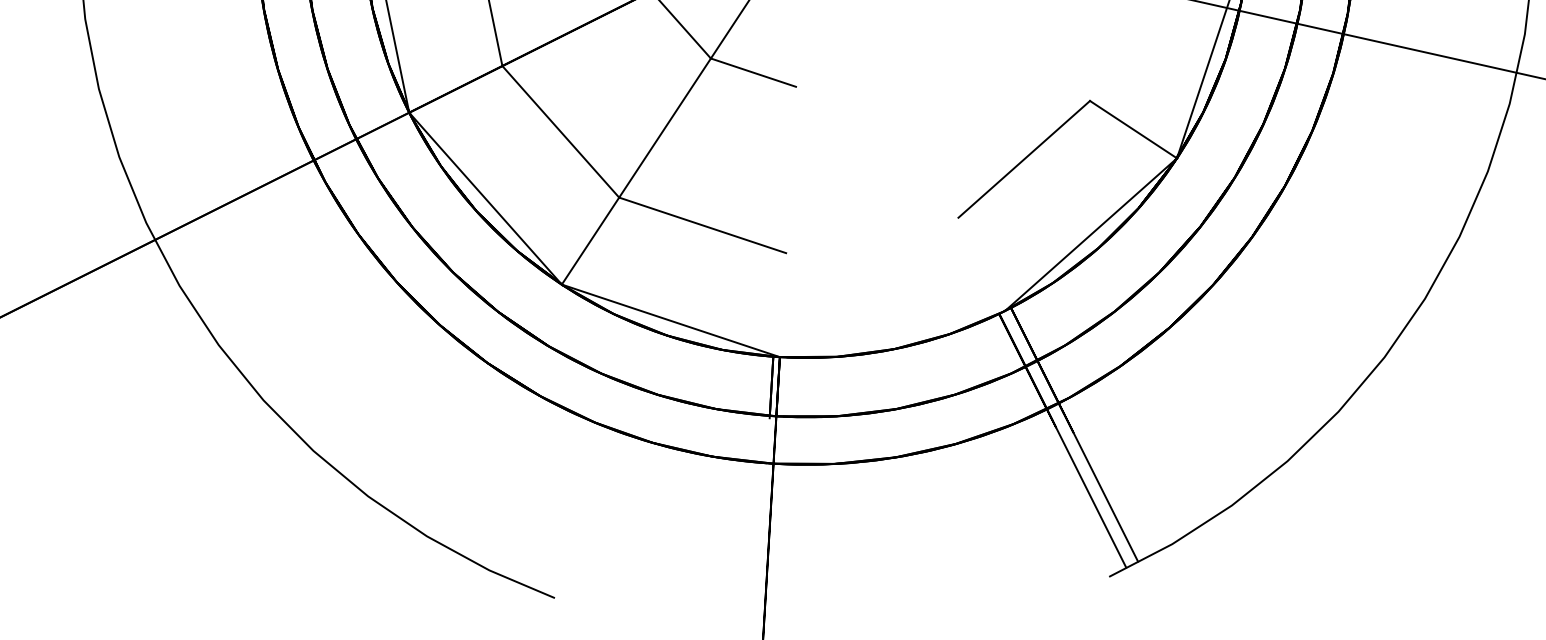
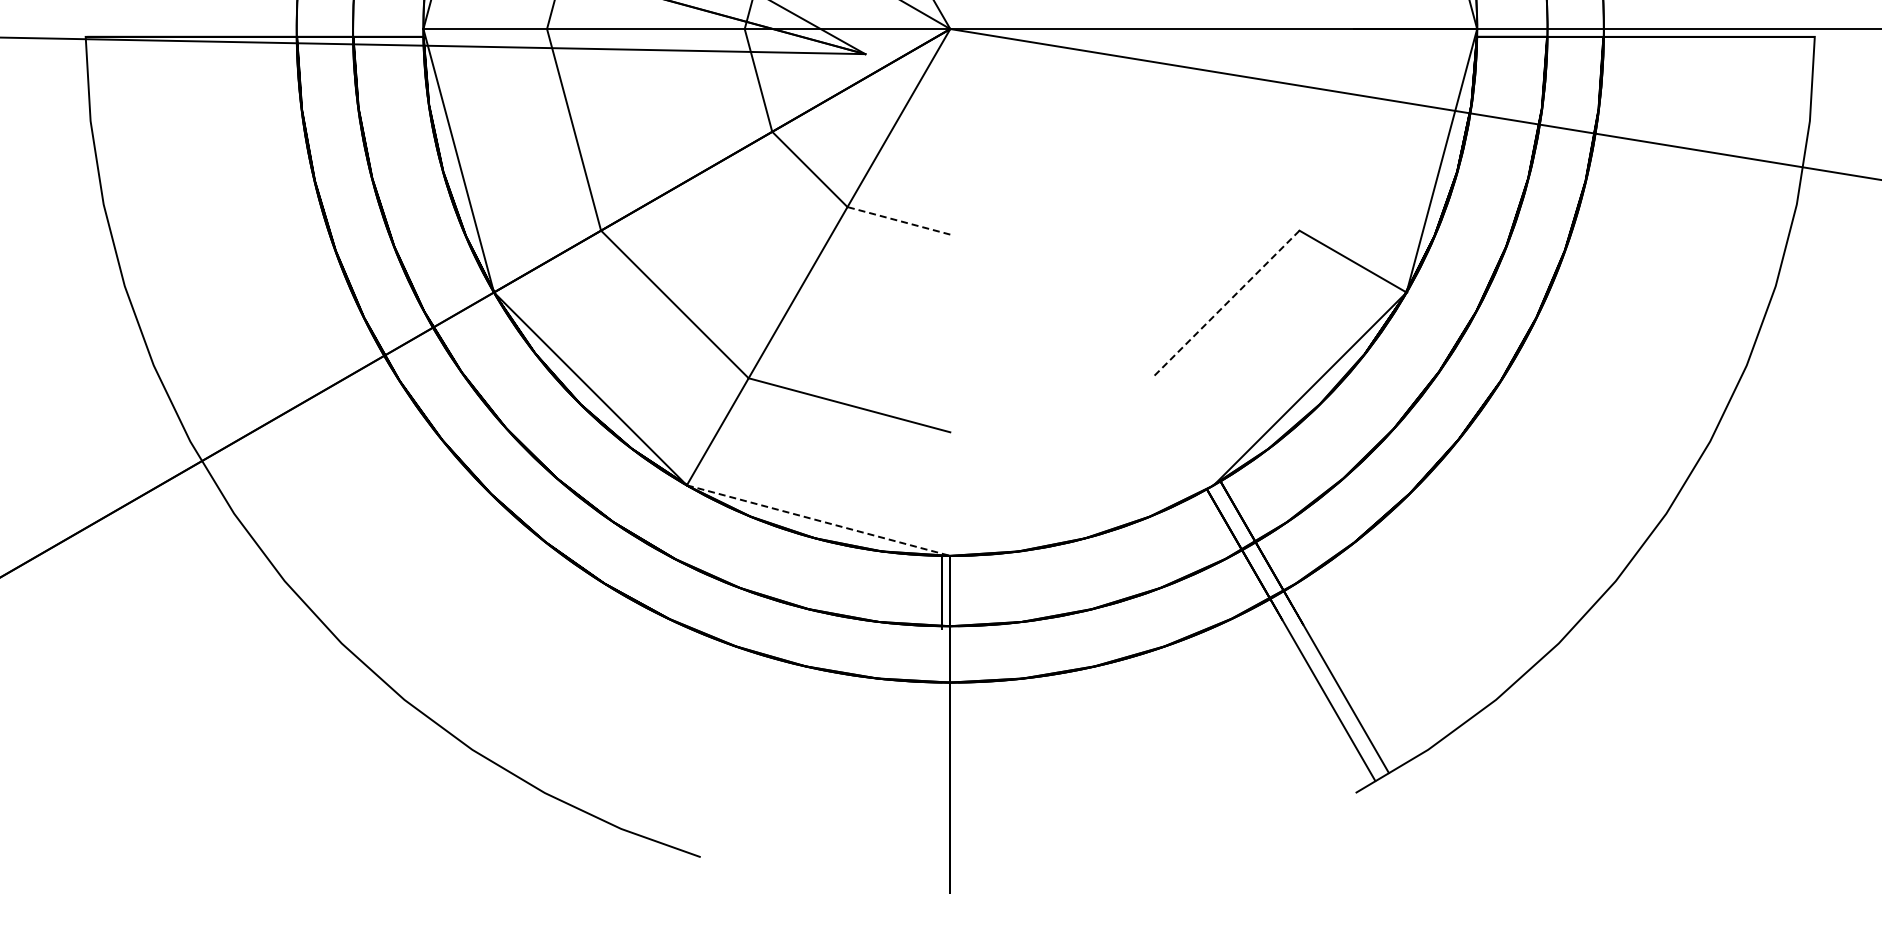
line: (753, 72) -> (898, 220), solid -> dashed
line: (1024, 159) -> (1225, 304), solid -> dashed
line: (671, 320) -> (819, 520), solid -> dashed

